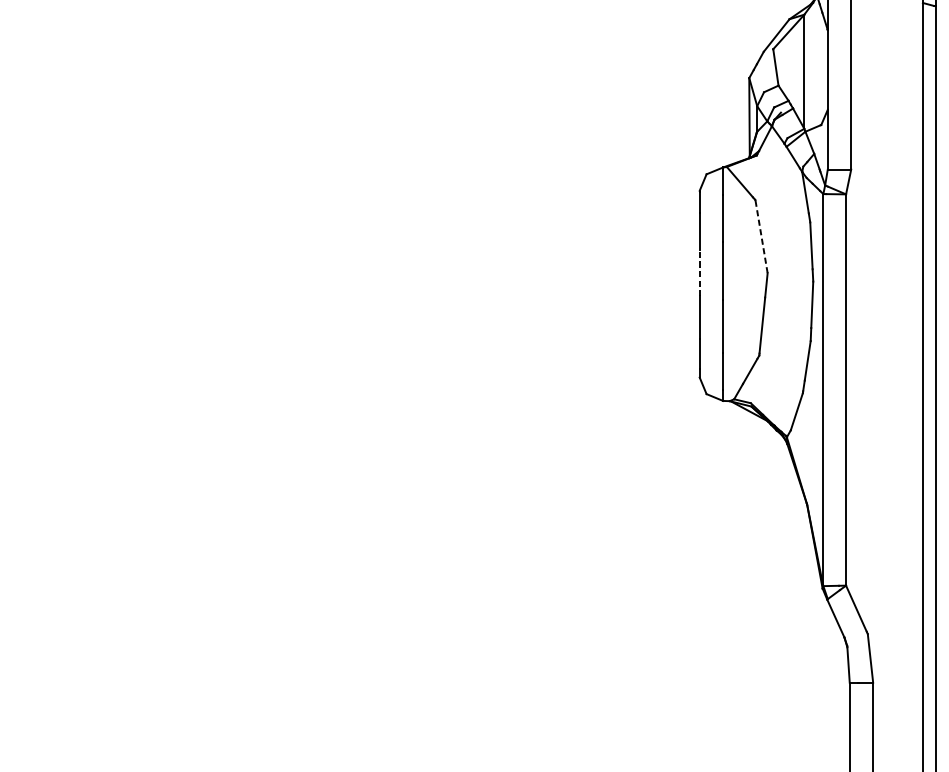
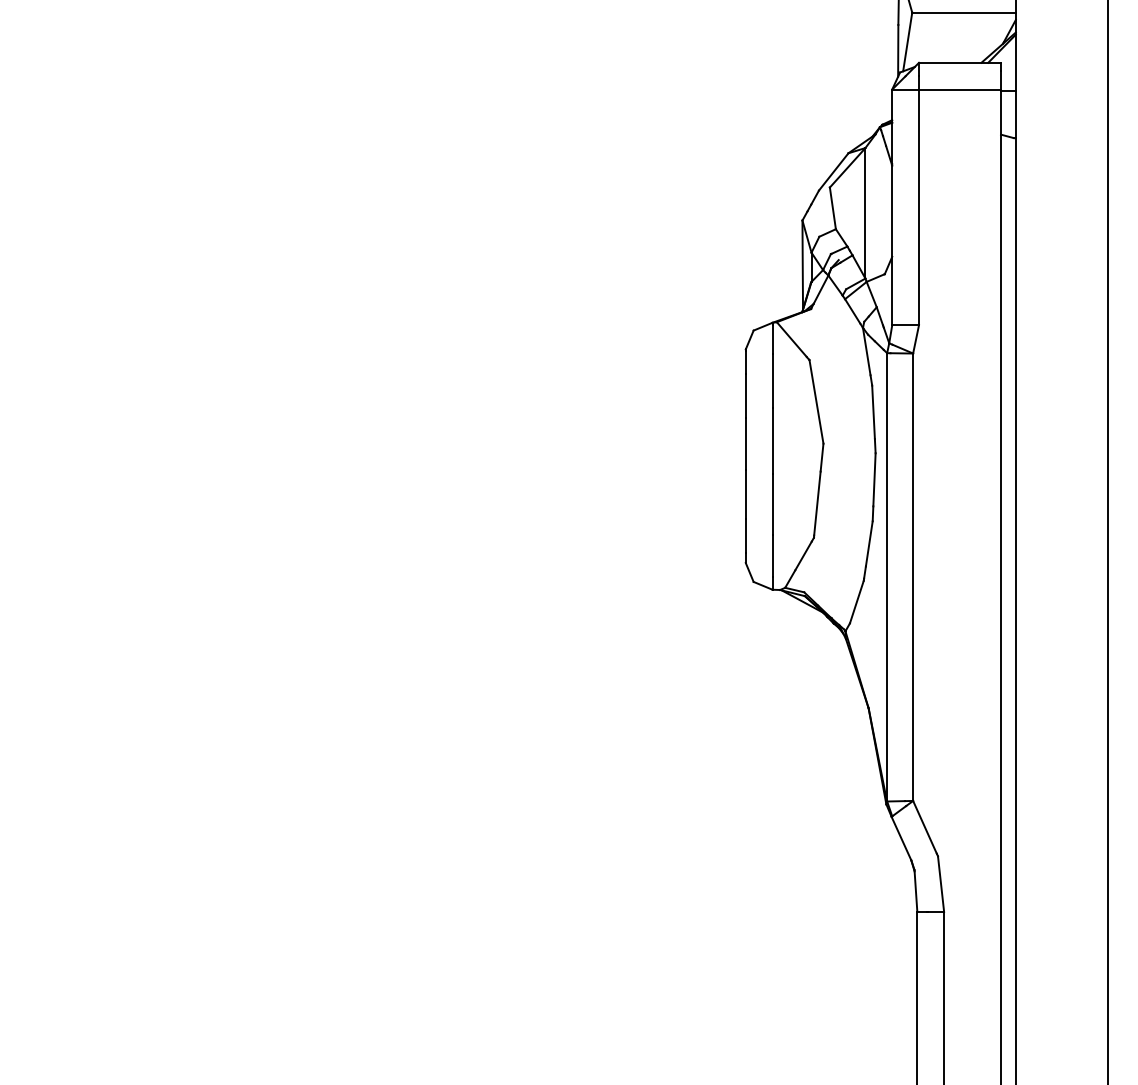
line: (761, 236) -> (816, 401), dashed -> solid
line: (699, 273) -> (745, 443), dashed -> solid

